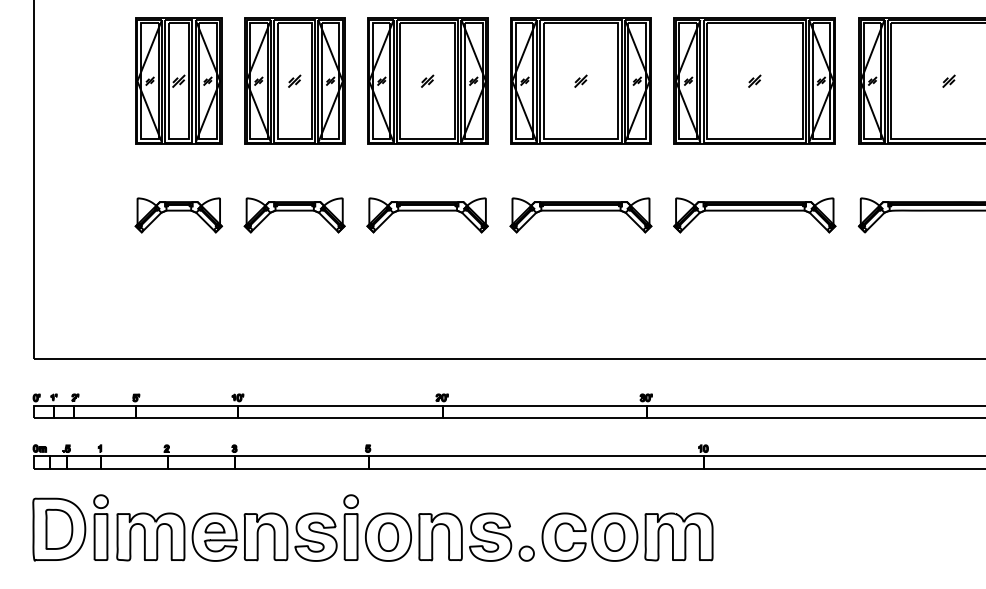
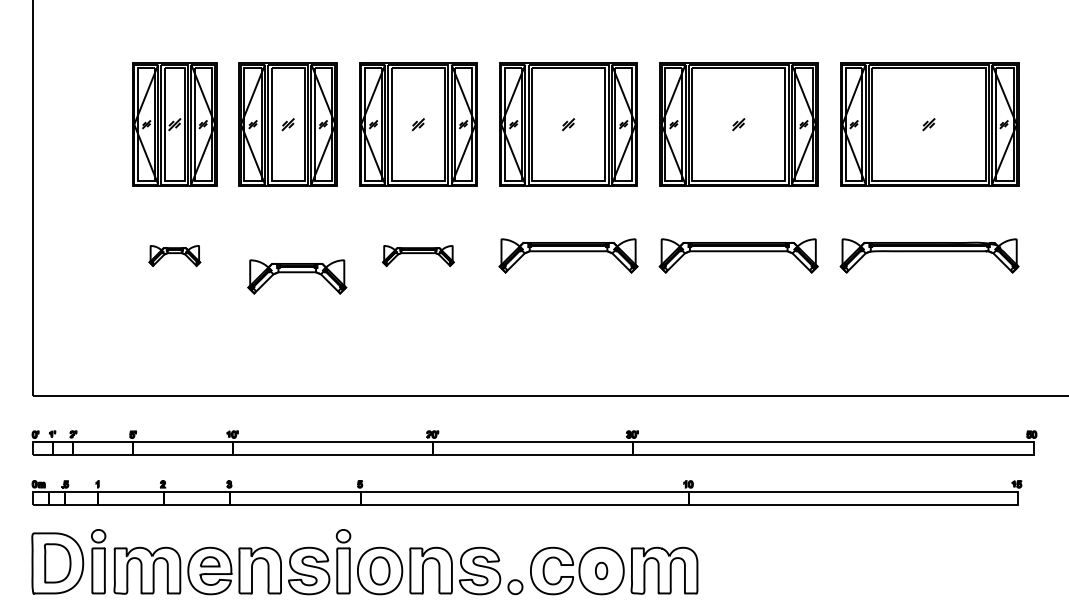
part: (178, 214) -> (174, 255), size x0.6
part: (294, 214) -> (297, 276), moved
part: (427, 214) -> (418, 255), size x0.6
part: (614, 536) -> (601, 570), size x0.6

